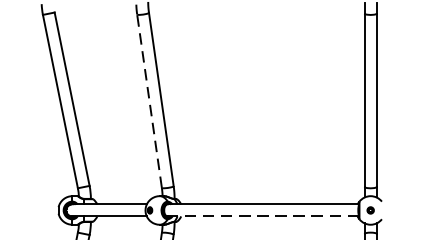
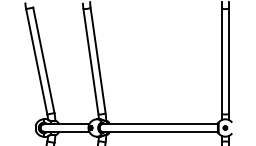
line: (148, 101) -> (90, 61), dashed -> solid
line: (262, 216) -> (159, 131), dashed -> solid

